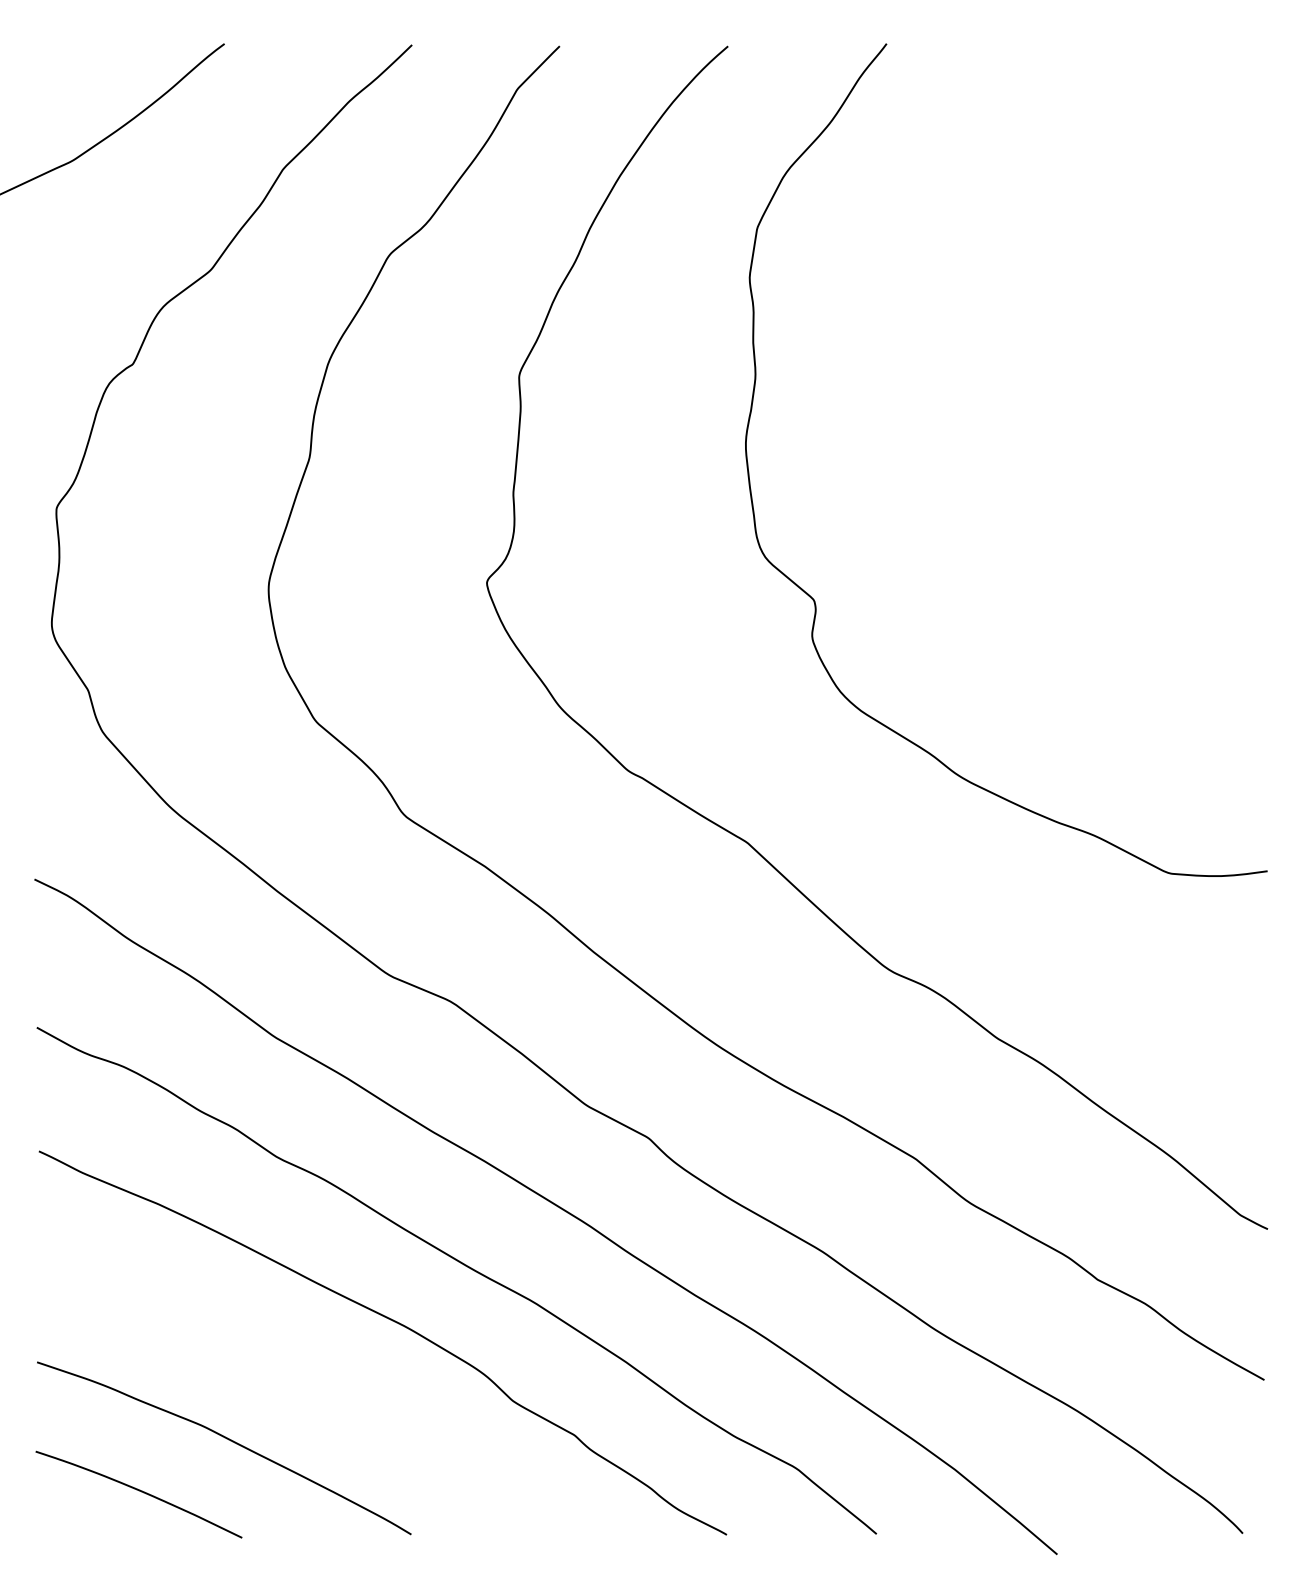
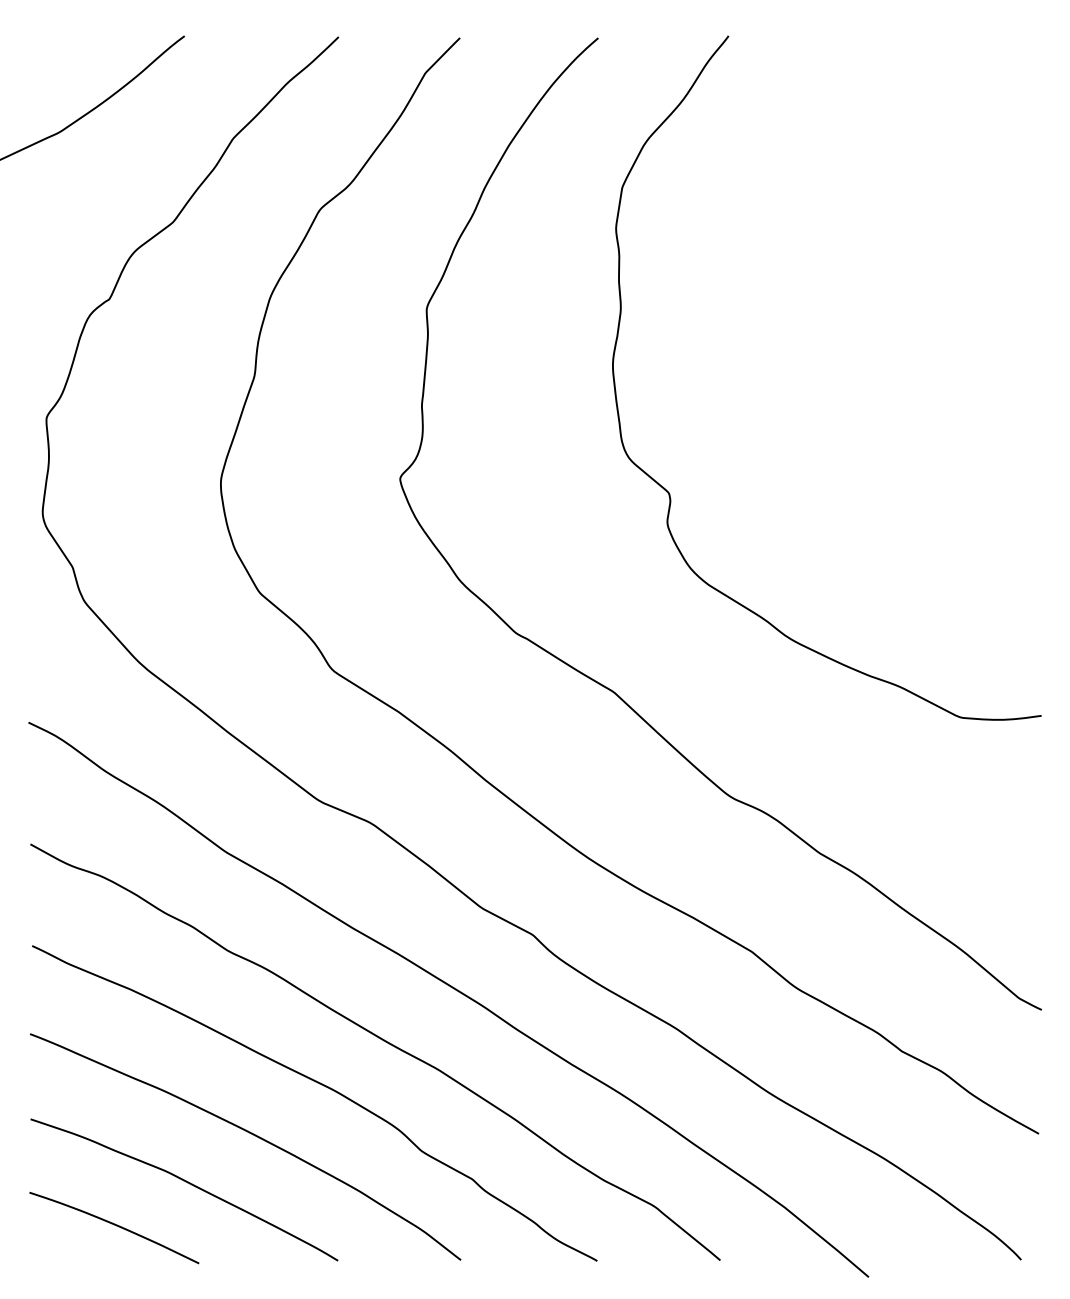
curve: (305, 1380) -> (251, 1134), added

